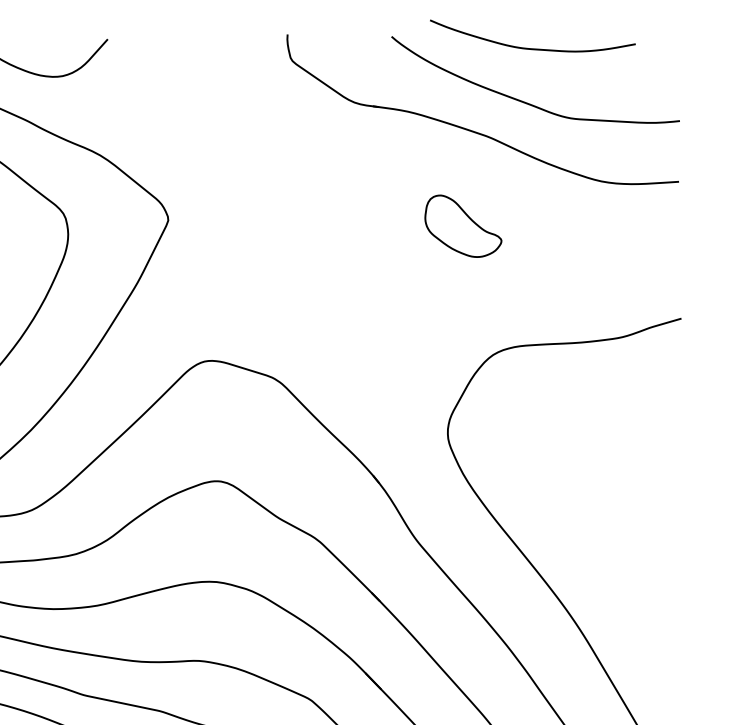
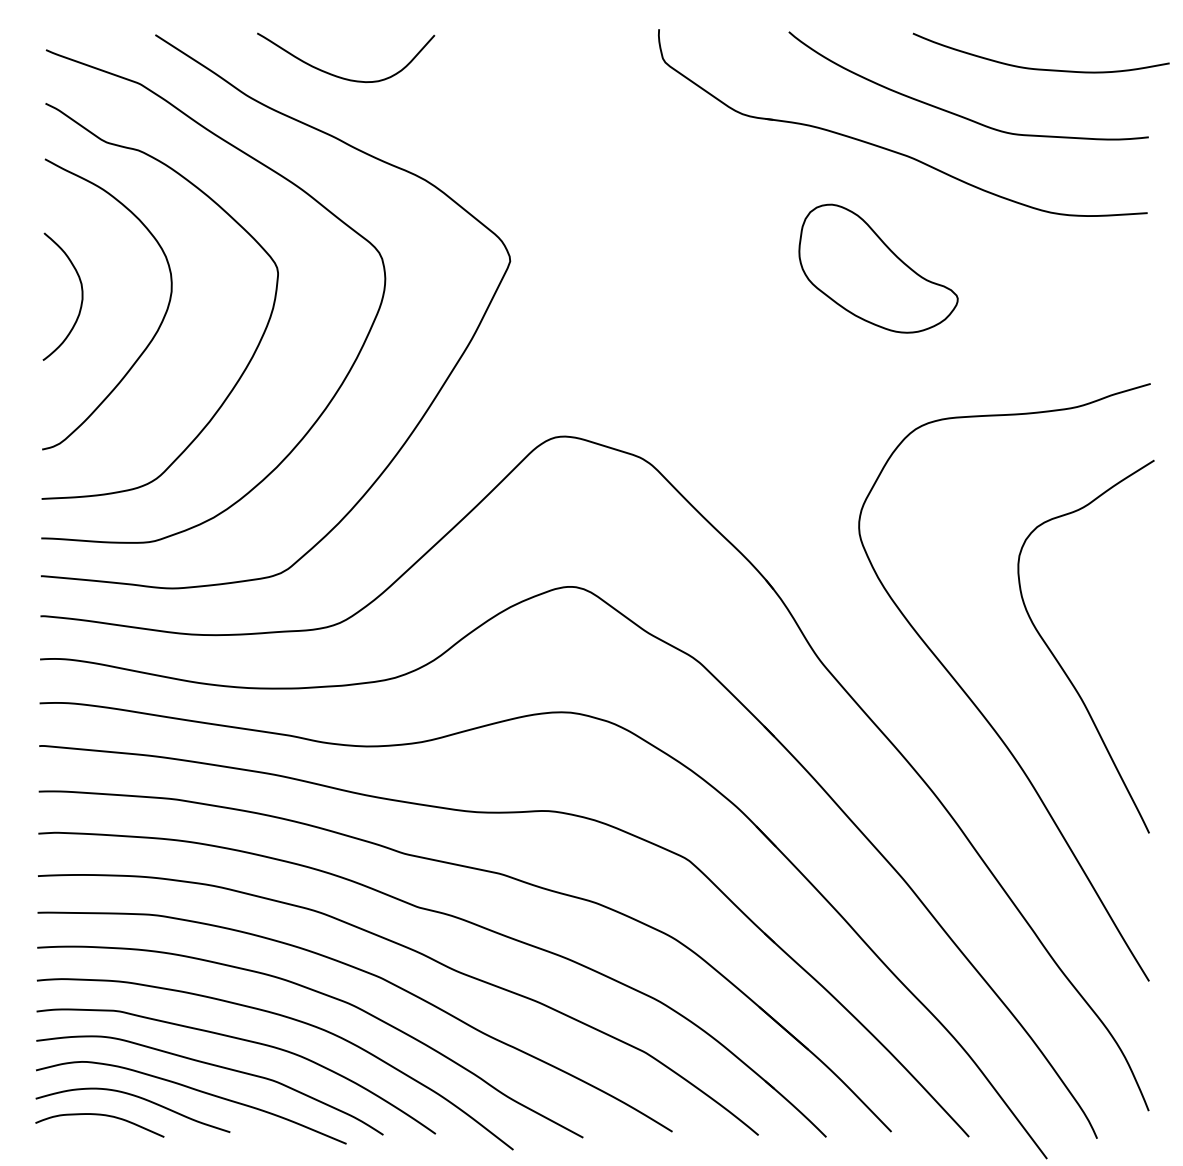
curve: (532, 48) -> (1040, 68), moved
part: (463, 226) -> (878, 268), size x1.67
curve: (608, 541) -> (1059, 662), added

